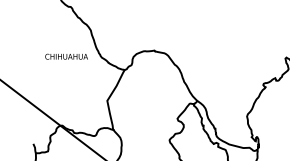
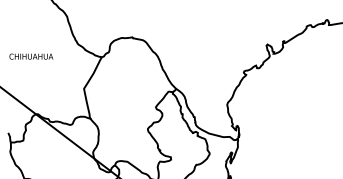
text: (66, 56) -> (31, 56), moved

